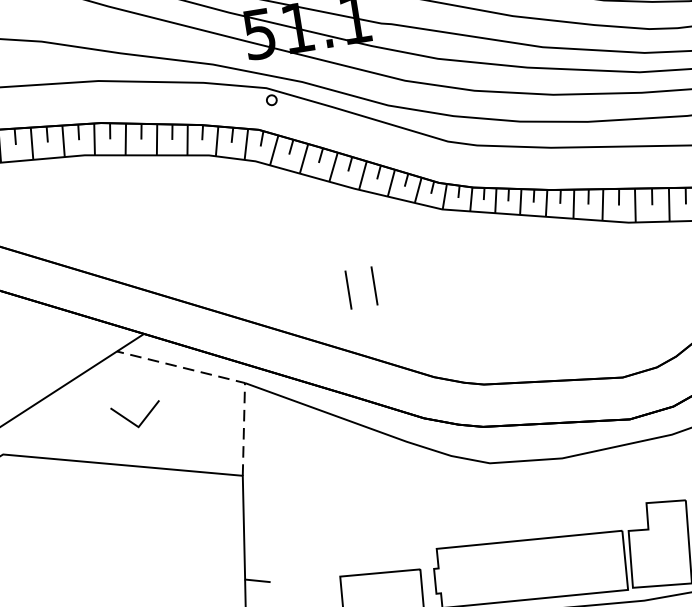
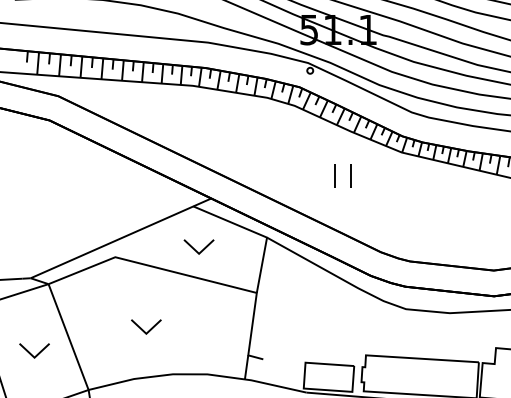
part: (349, 289) -> (335, 175), moved
line: (226, 379) -> (256, 233), dashed -> solid
part: (71, 559) -> (146, 326), added

